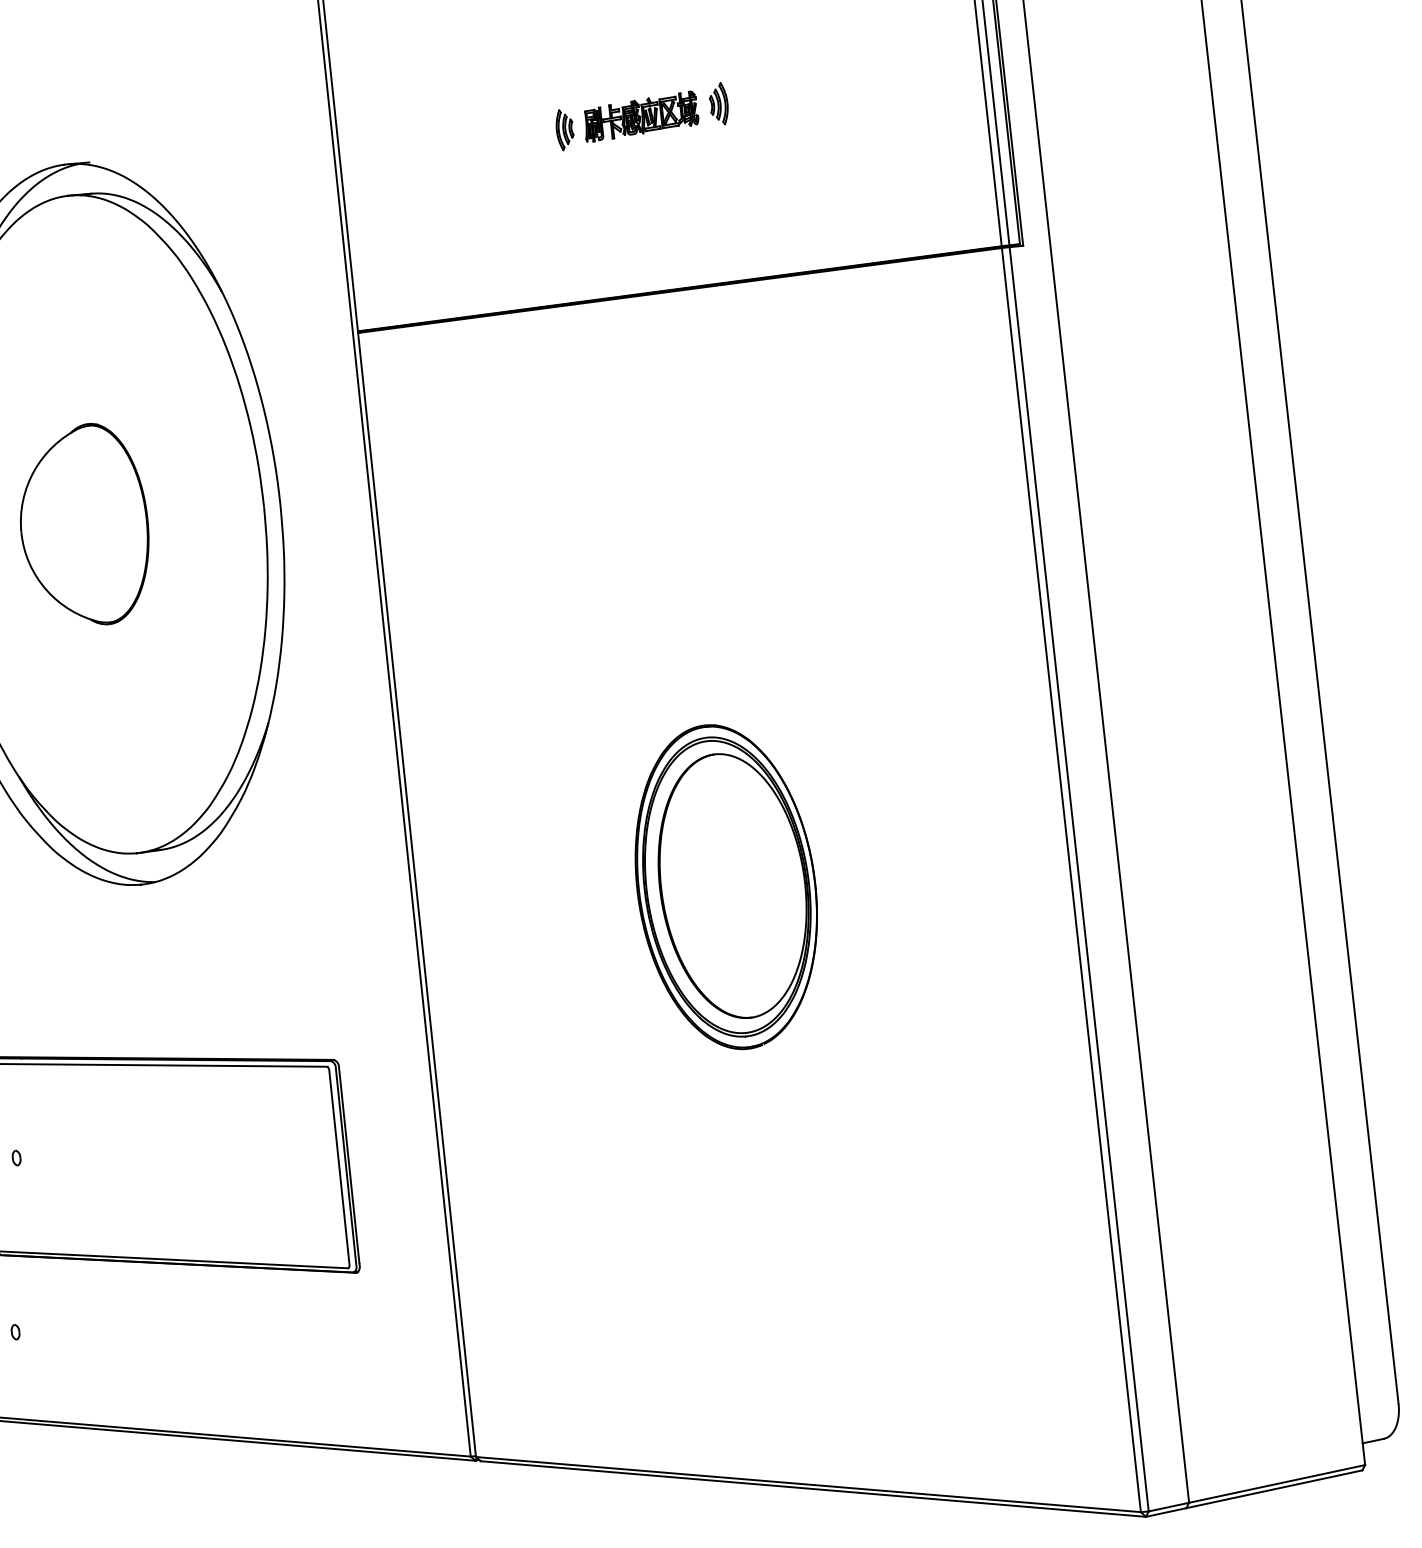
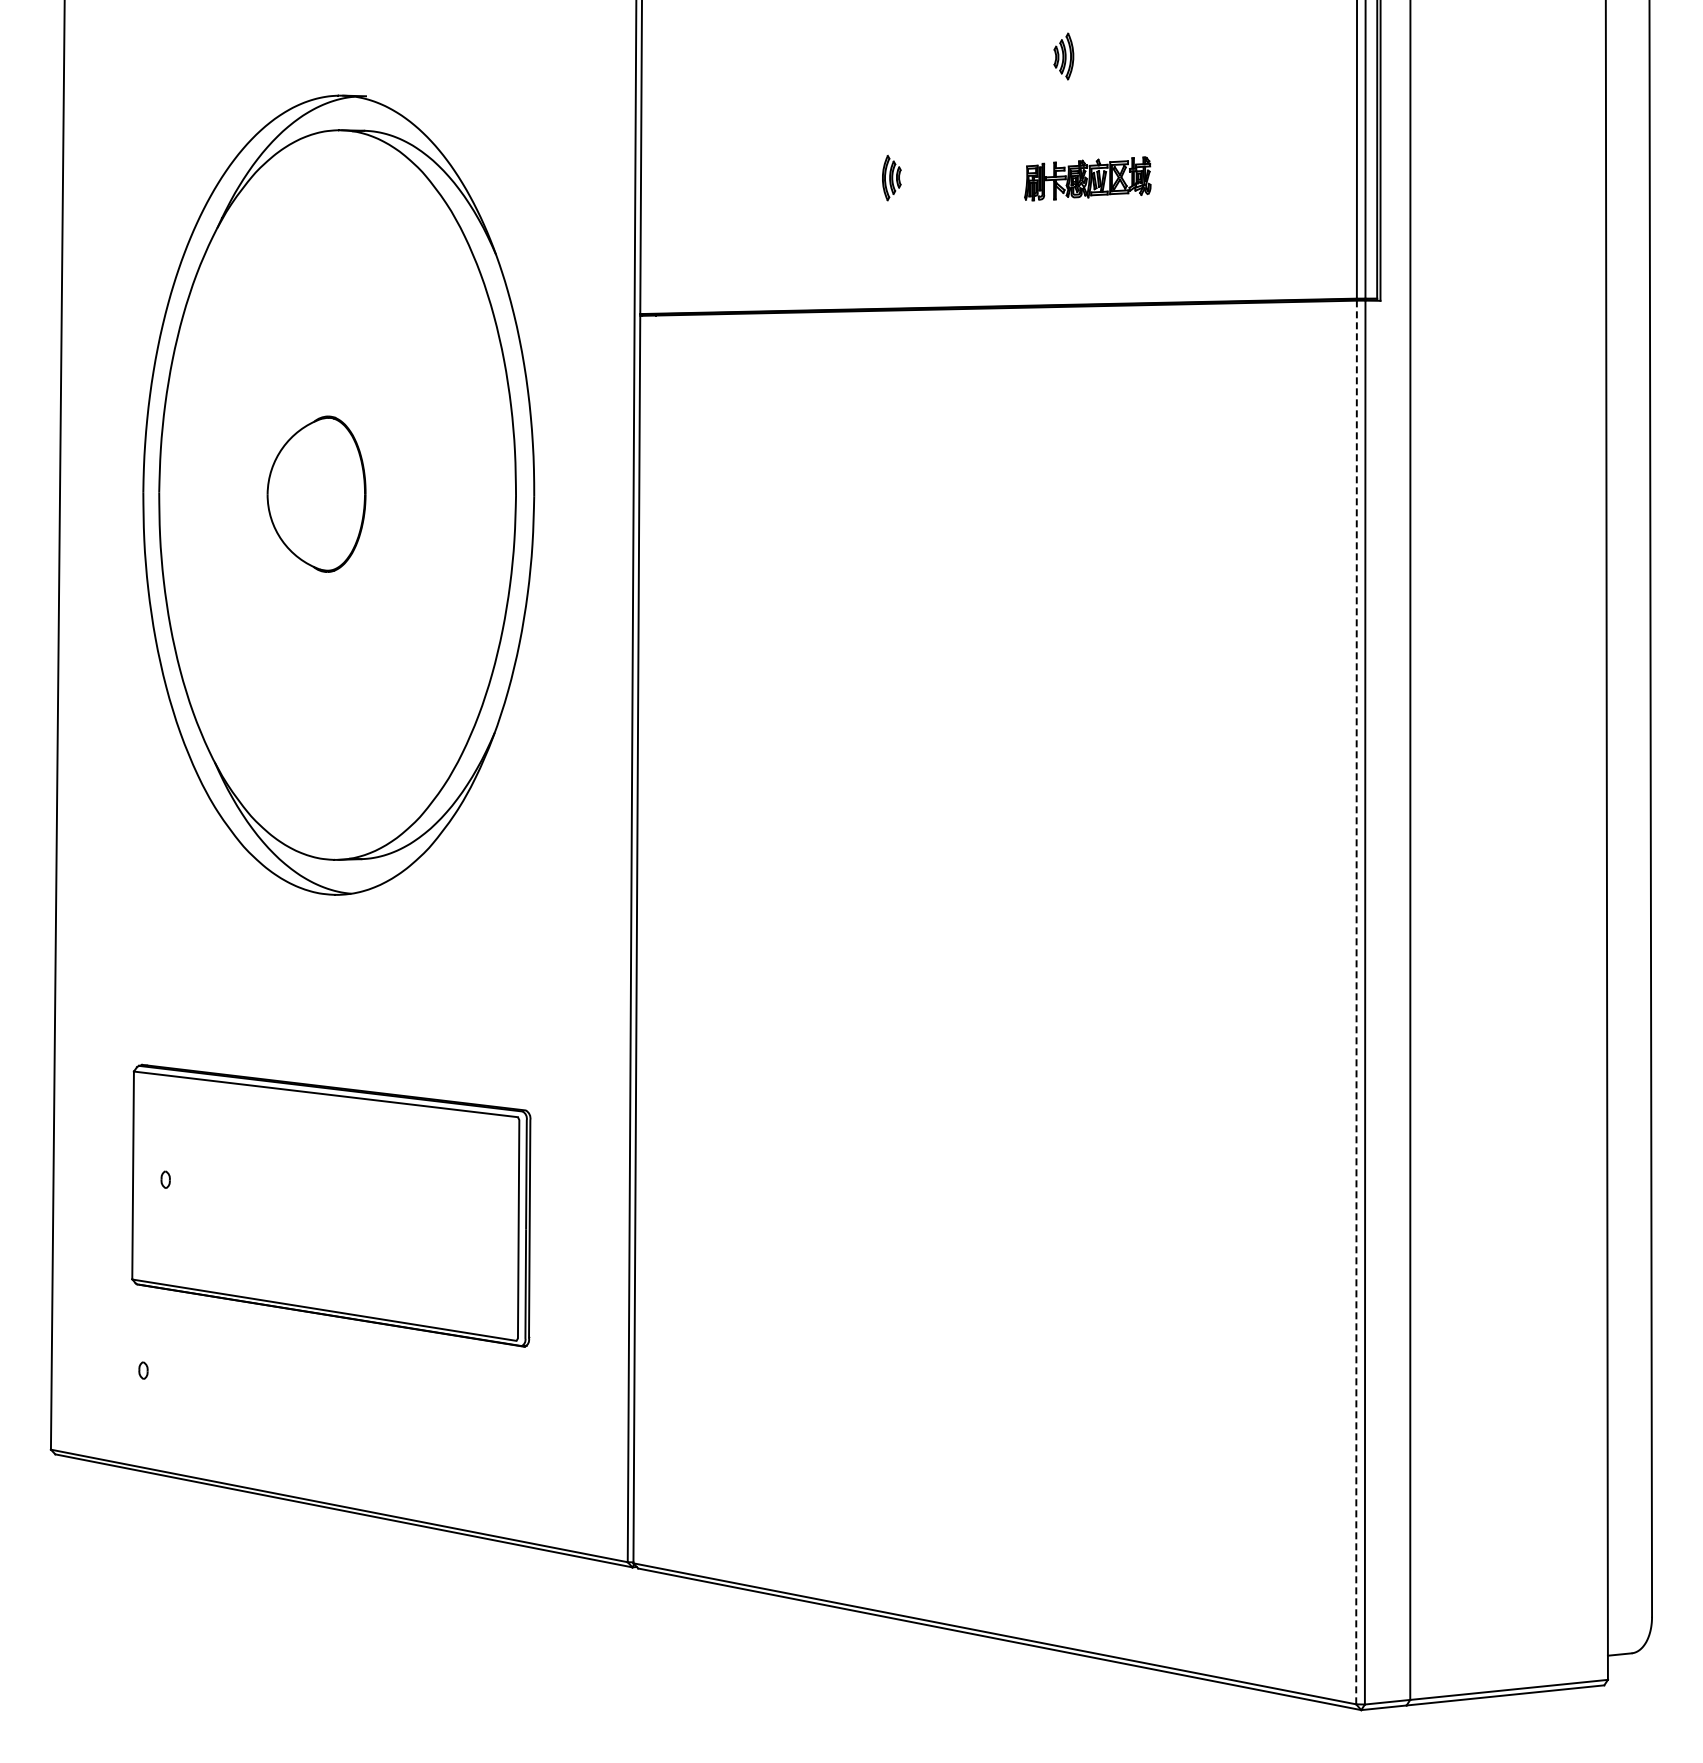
part: (718, 104) -> (1063, 56), moved
part: (640, 116) -> (1087, 178), moved
part: (564, 129) -> (891, 177), moved
part: (84, 526) -> (316, 494), size x0.7
line: (1071, 880) -> (1356, 1002), solid -> dashed
part: (725, 887) -> (976, 968), removed

